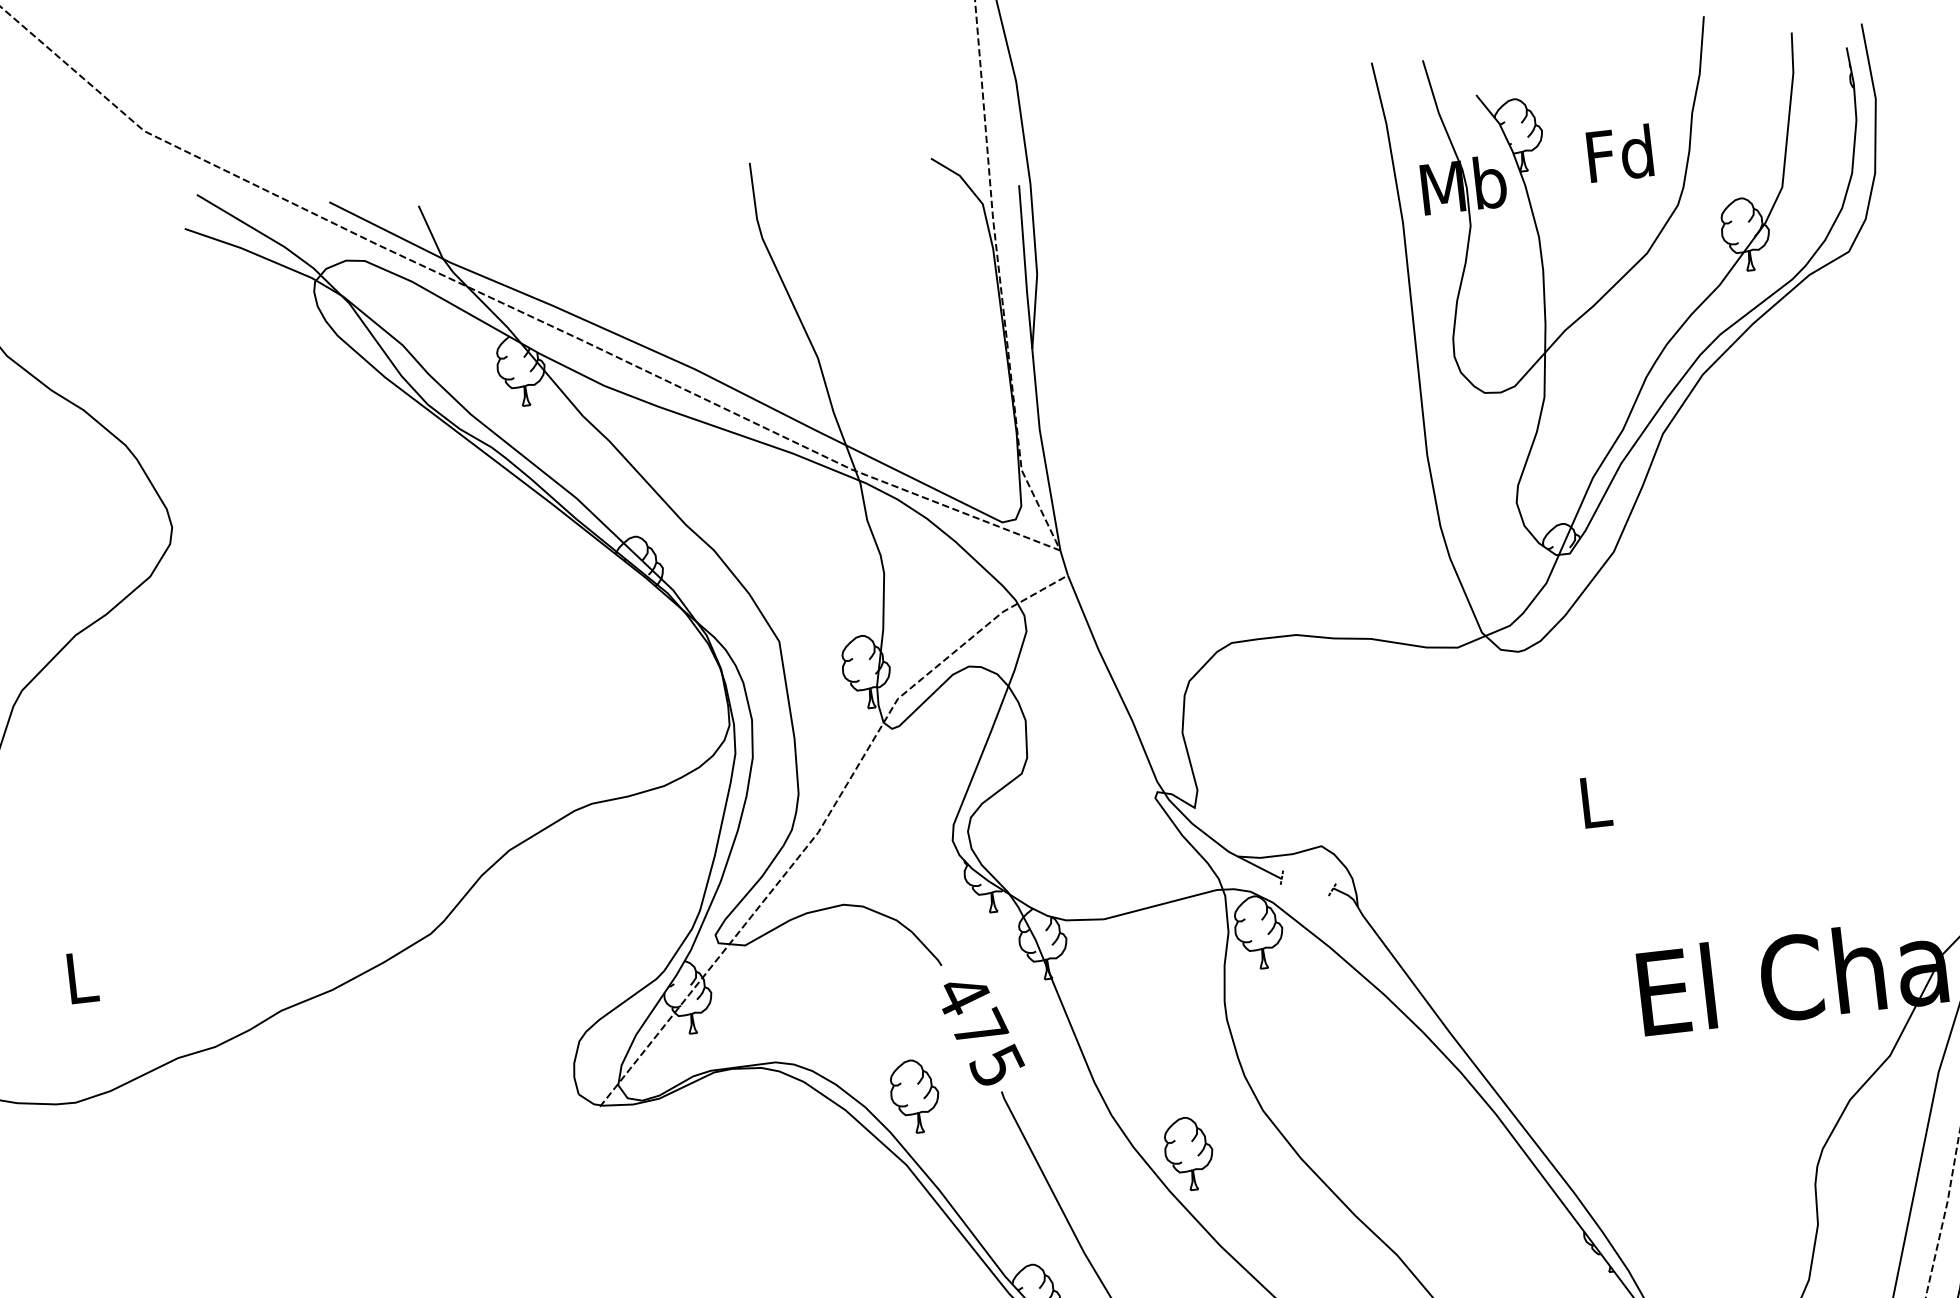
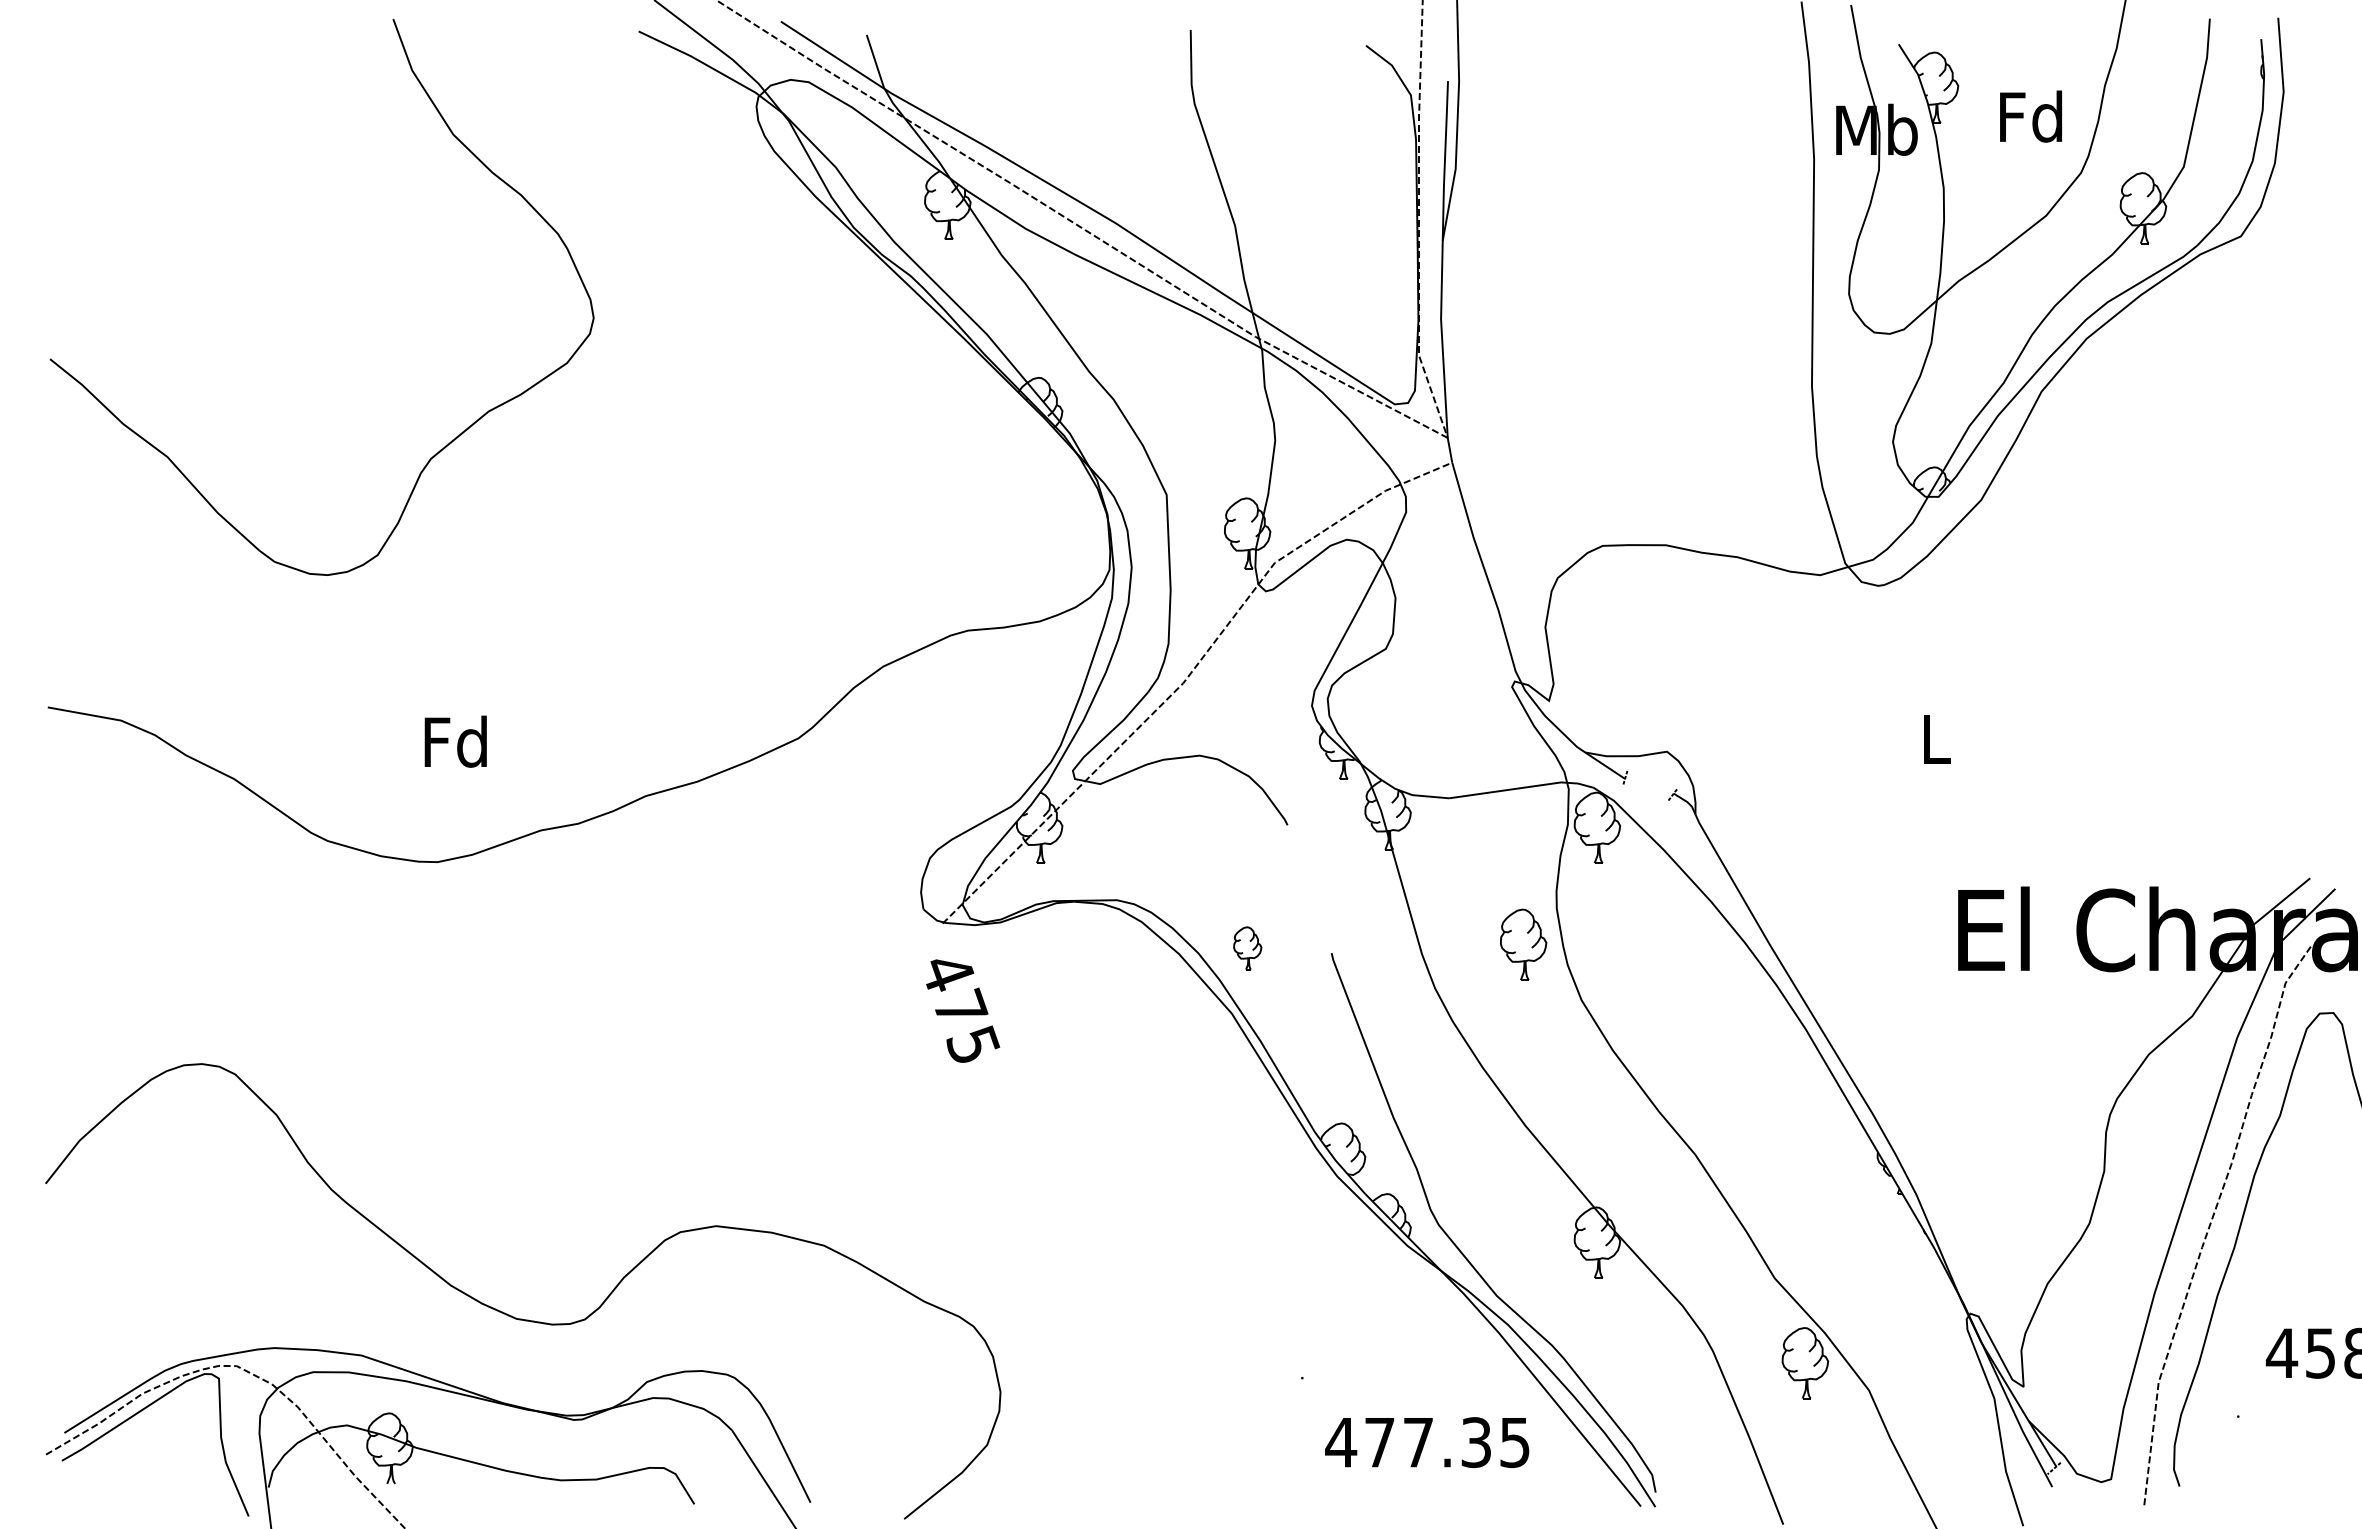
text: (80, 977) -> (455, 741), L -> Fd
text: (983, 1031) -> (963, 1010), moved
part: (914, 1096) -> (1247, 948), size x0.6
part: (1189, 1153) -> (1523, 944), moved

